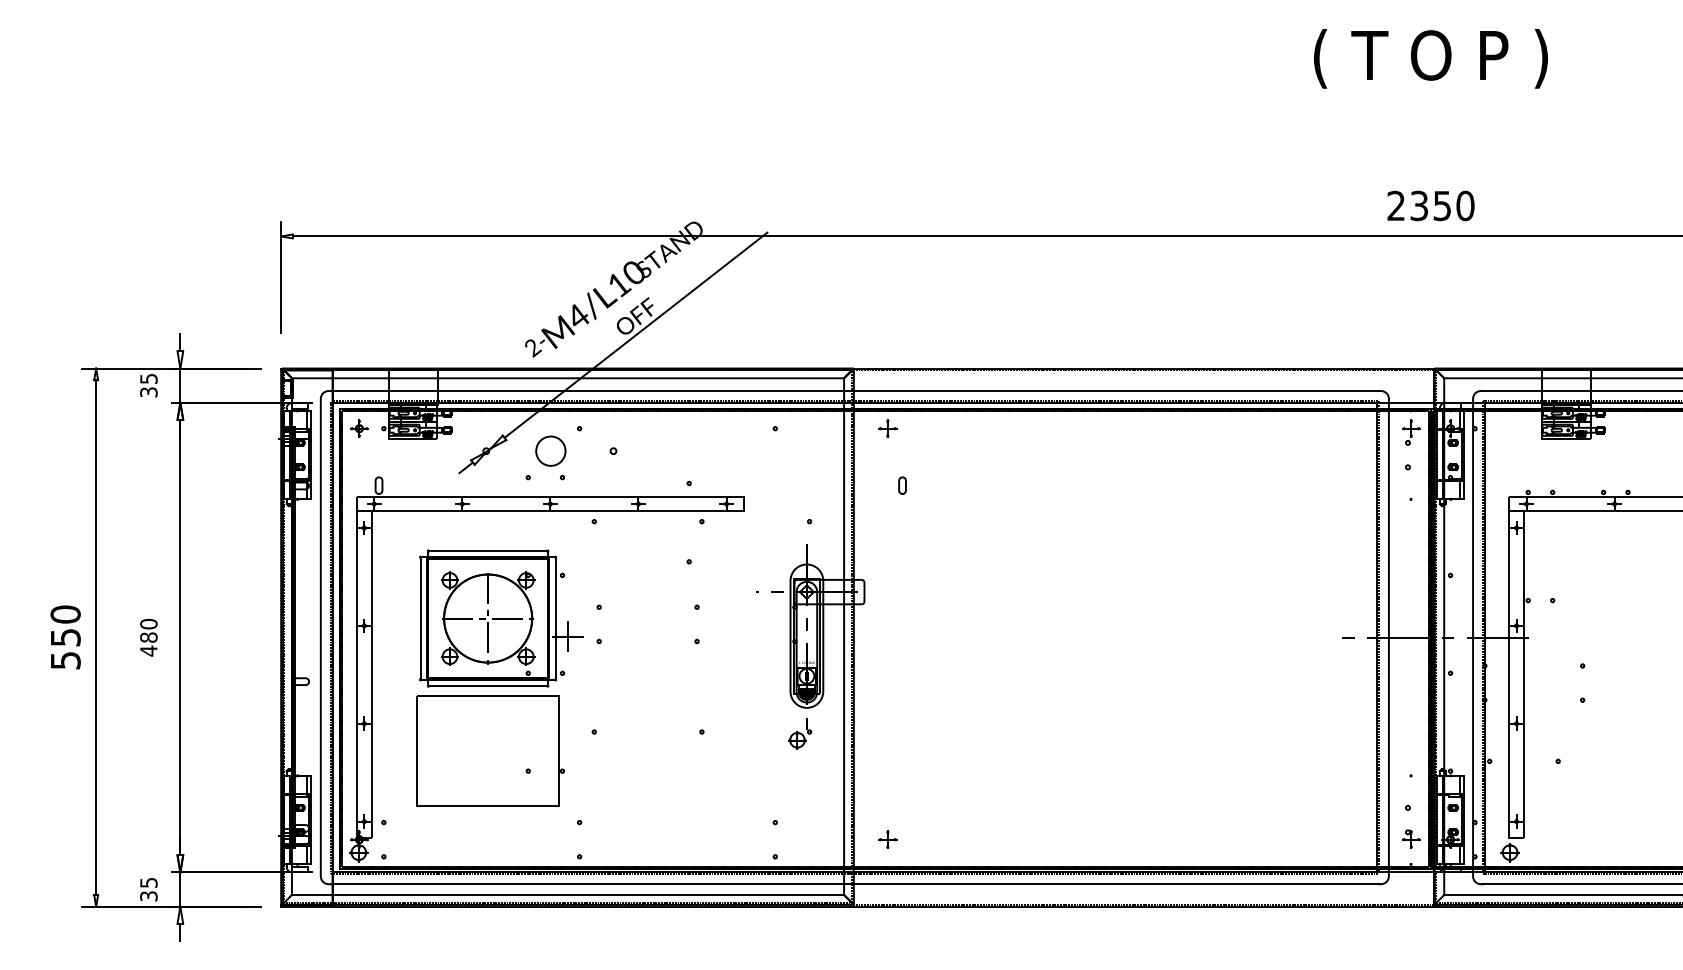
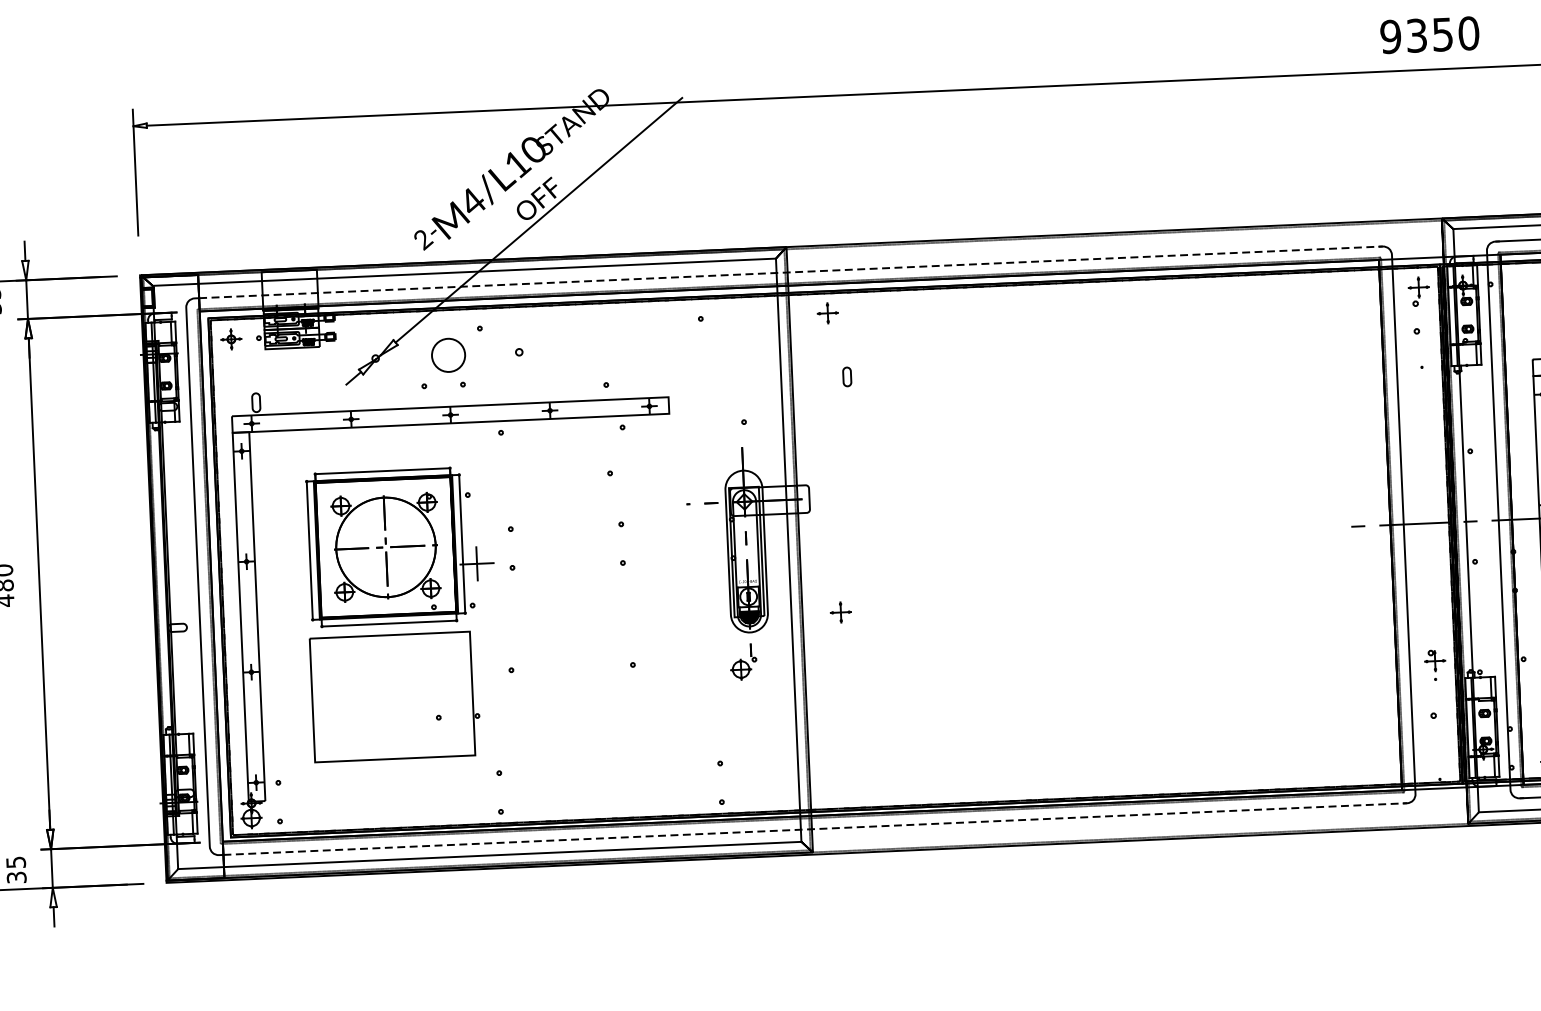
text: (1396, 206) -> (1391, 37), 2350 -> 9350
line: (857, 391) -> (791, 272), solid -> dashed
part: (1411, 838) -> (1435, 659), moved
part: (887, 839) -> (840, 612), moved
line: (857, 884) -> (816, 829), solid -> dashed

